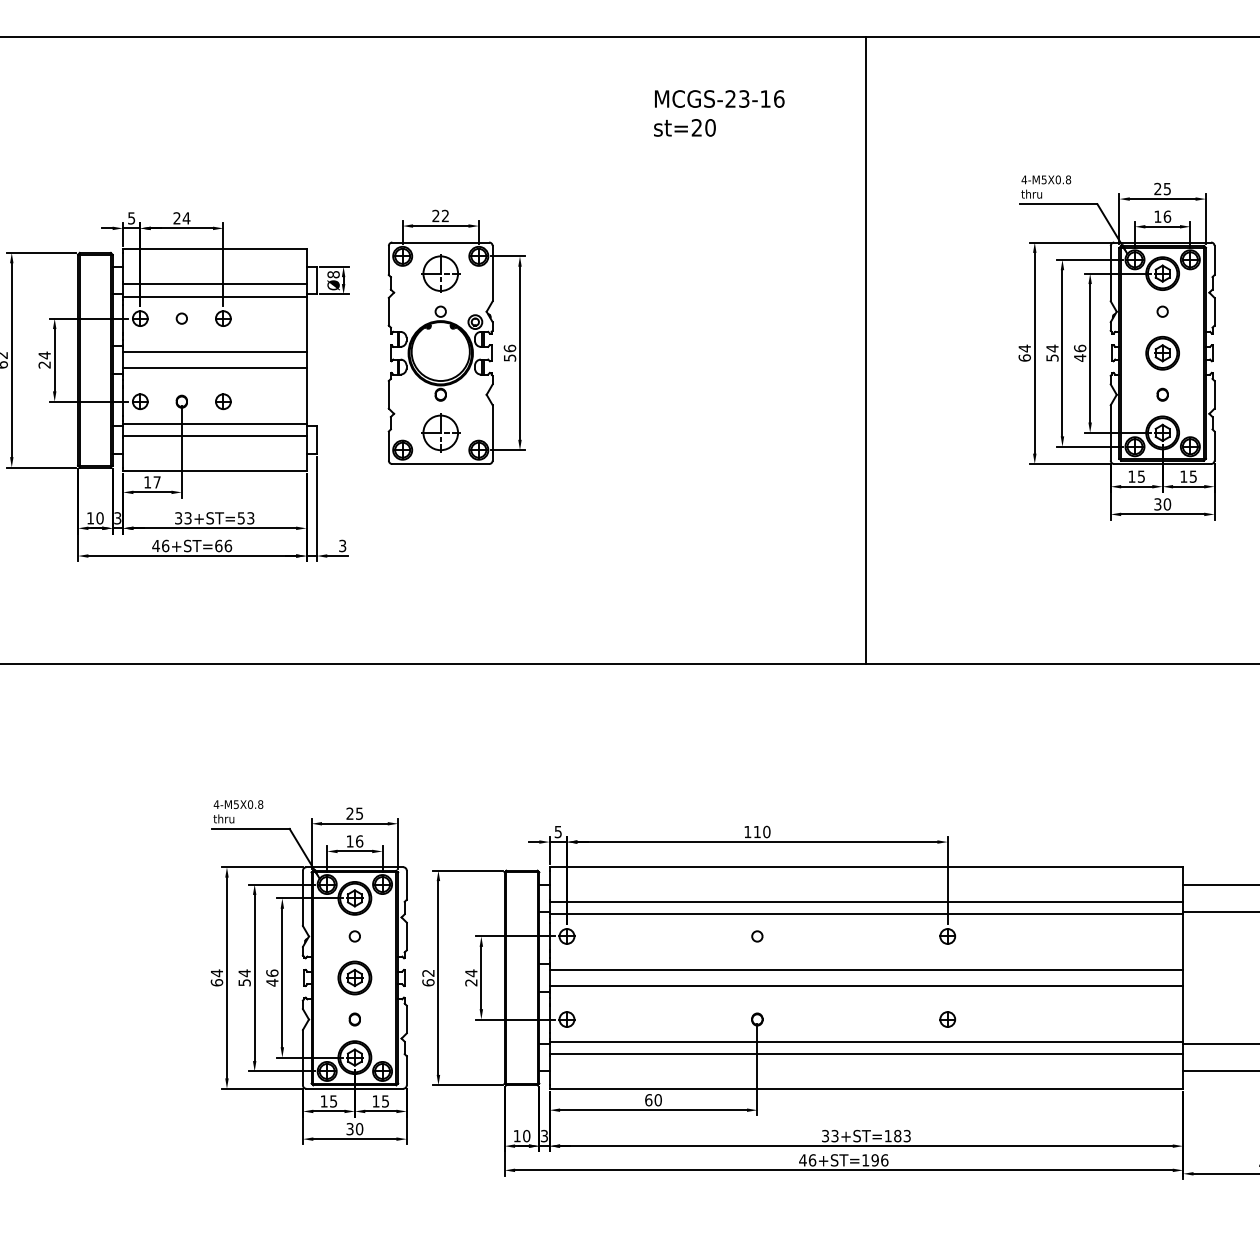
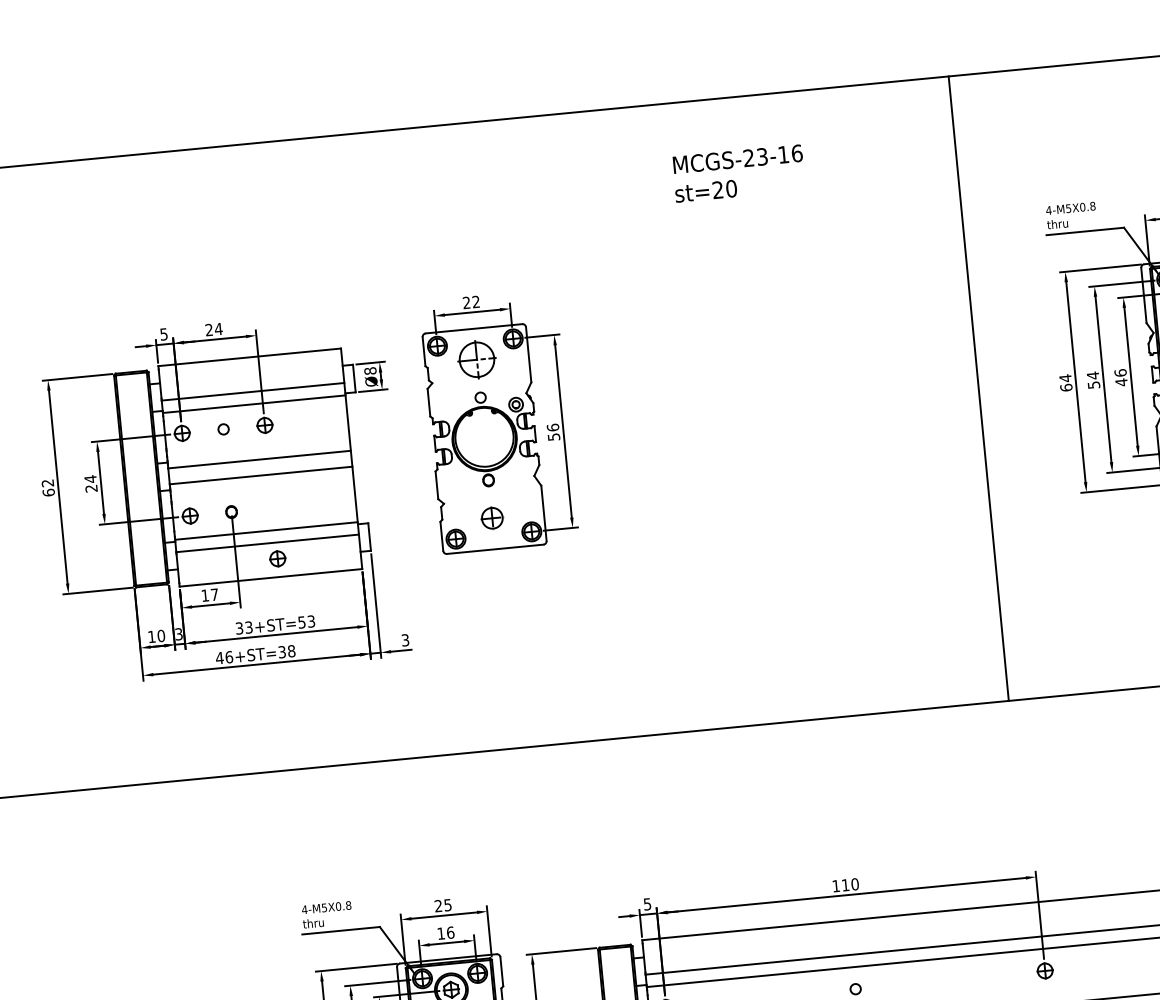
line: (866, 350) -> (978, 388), moved
part: (223, 401) -> (277, 558), moved
part: (440, 432) -> (491, 517), size x0.6
text: (223, 545) -> (286, 651), 46+ST=66 -> 46+ST=38

